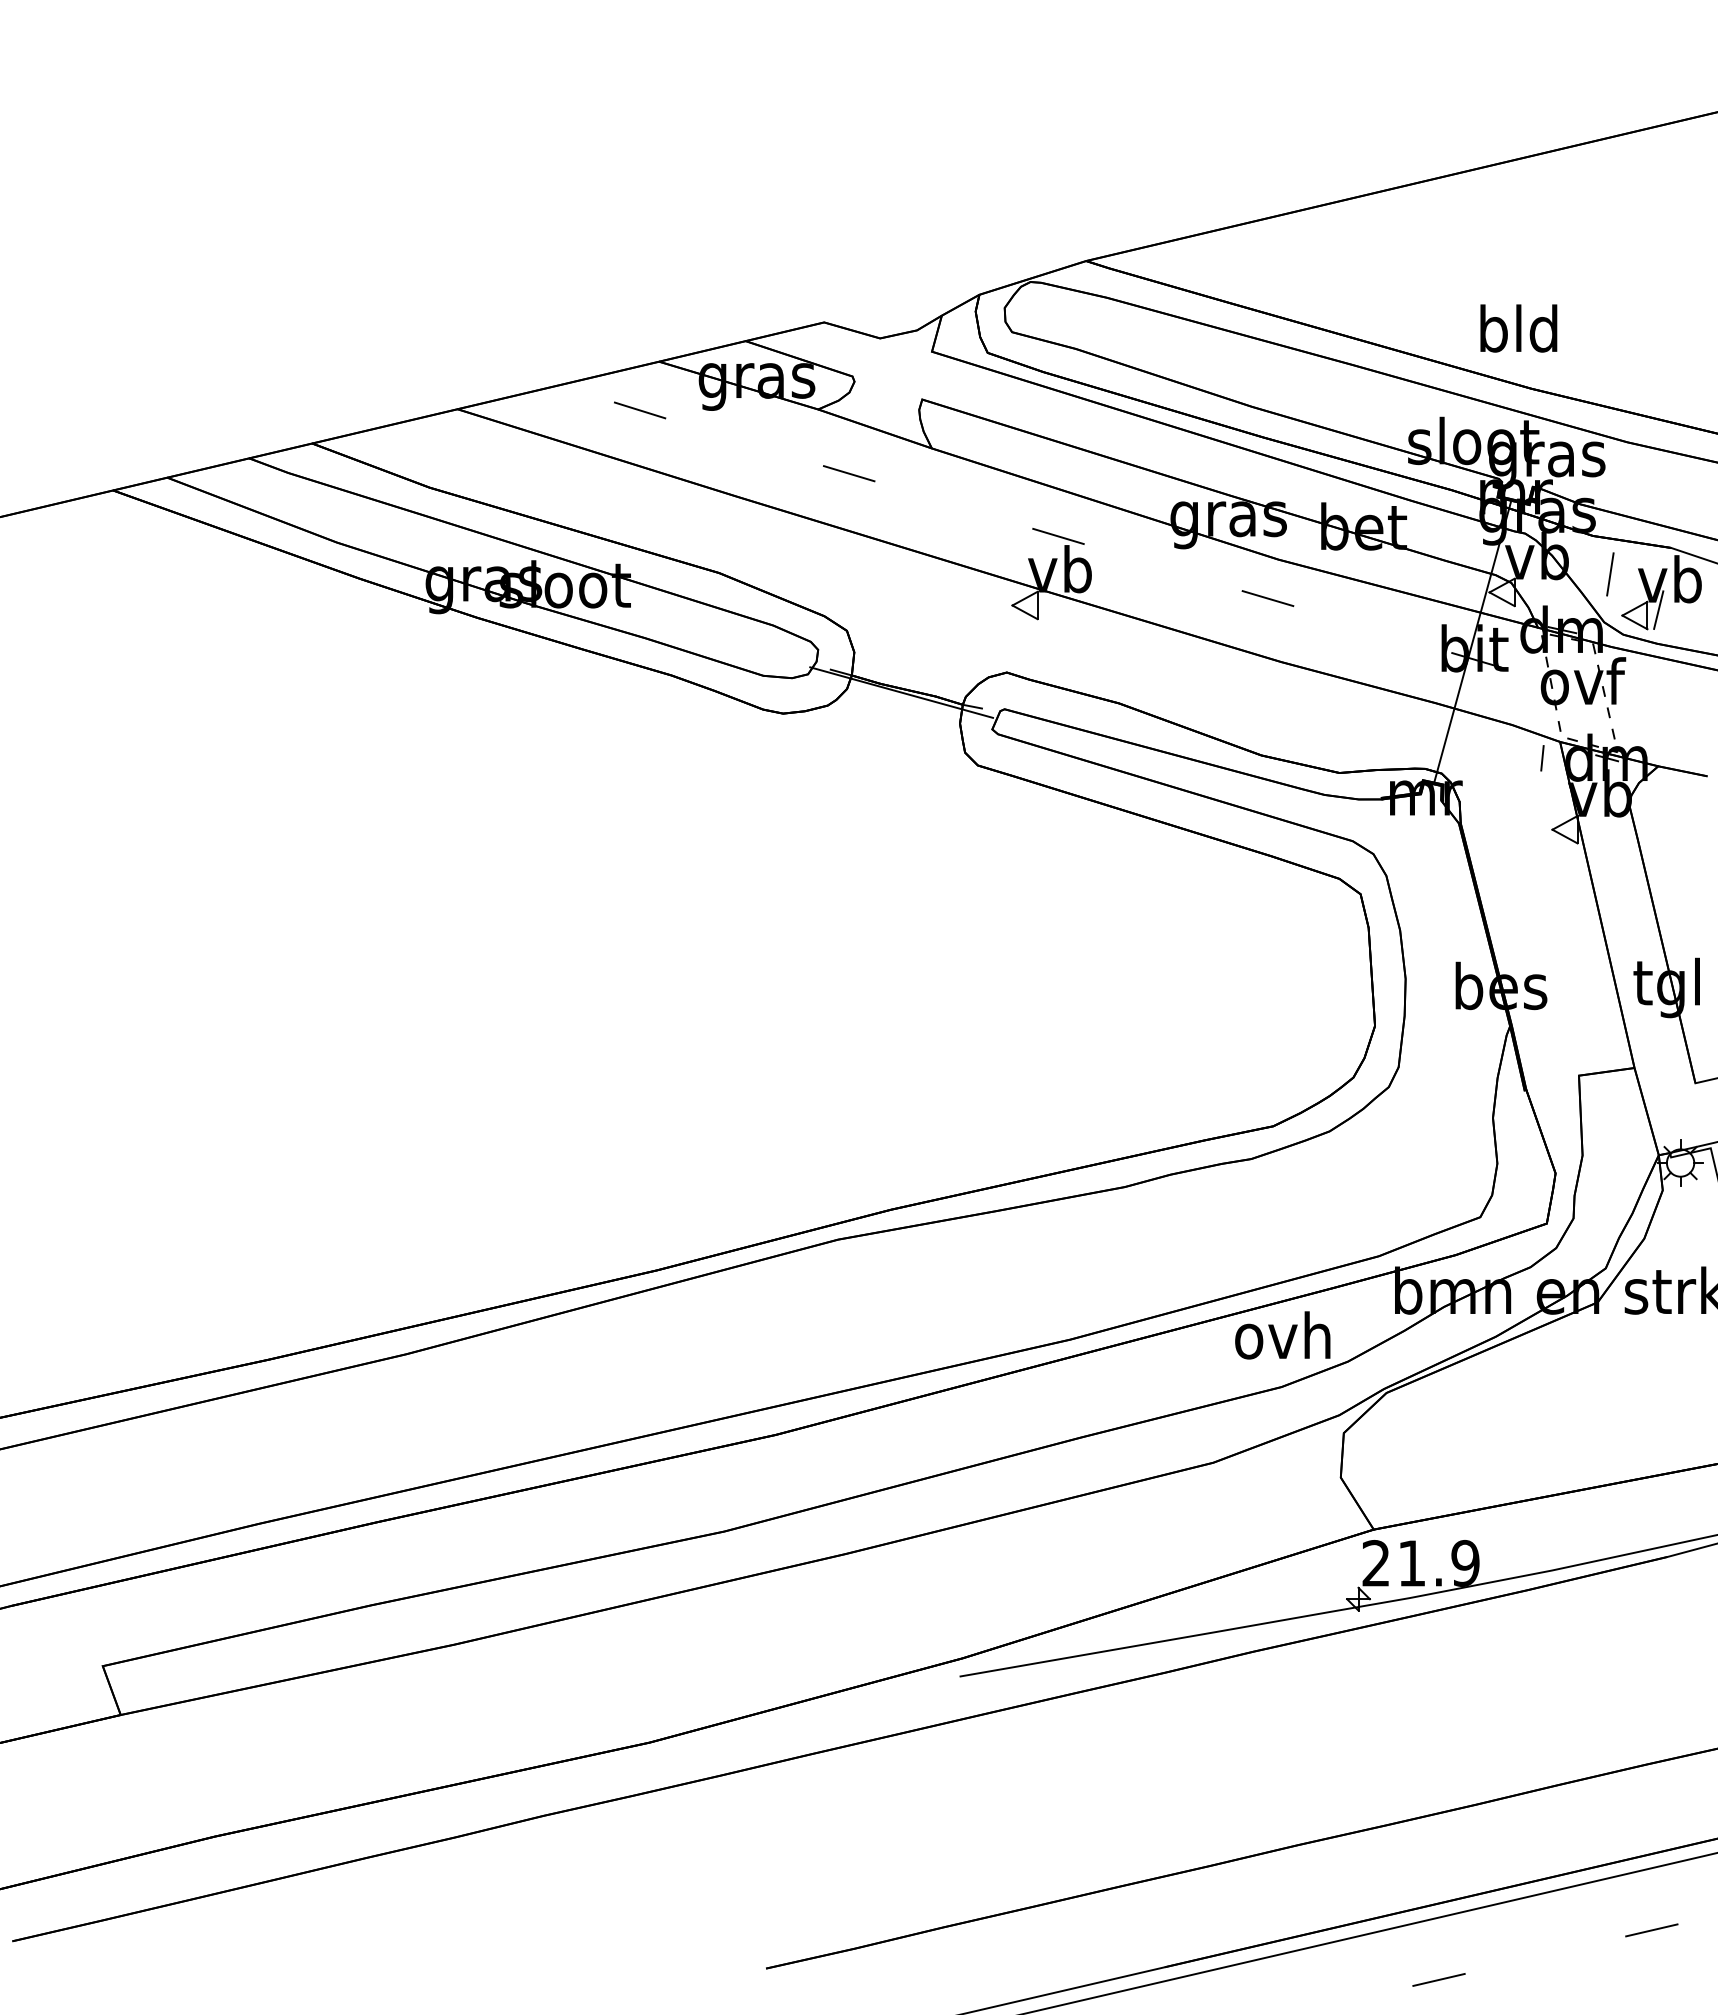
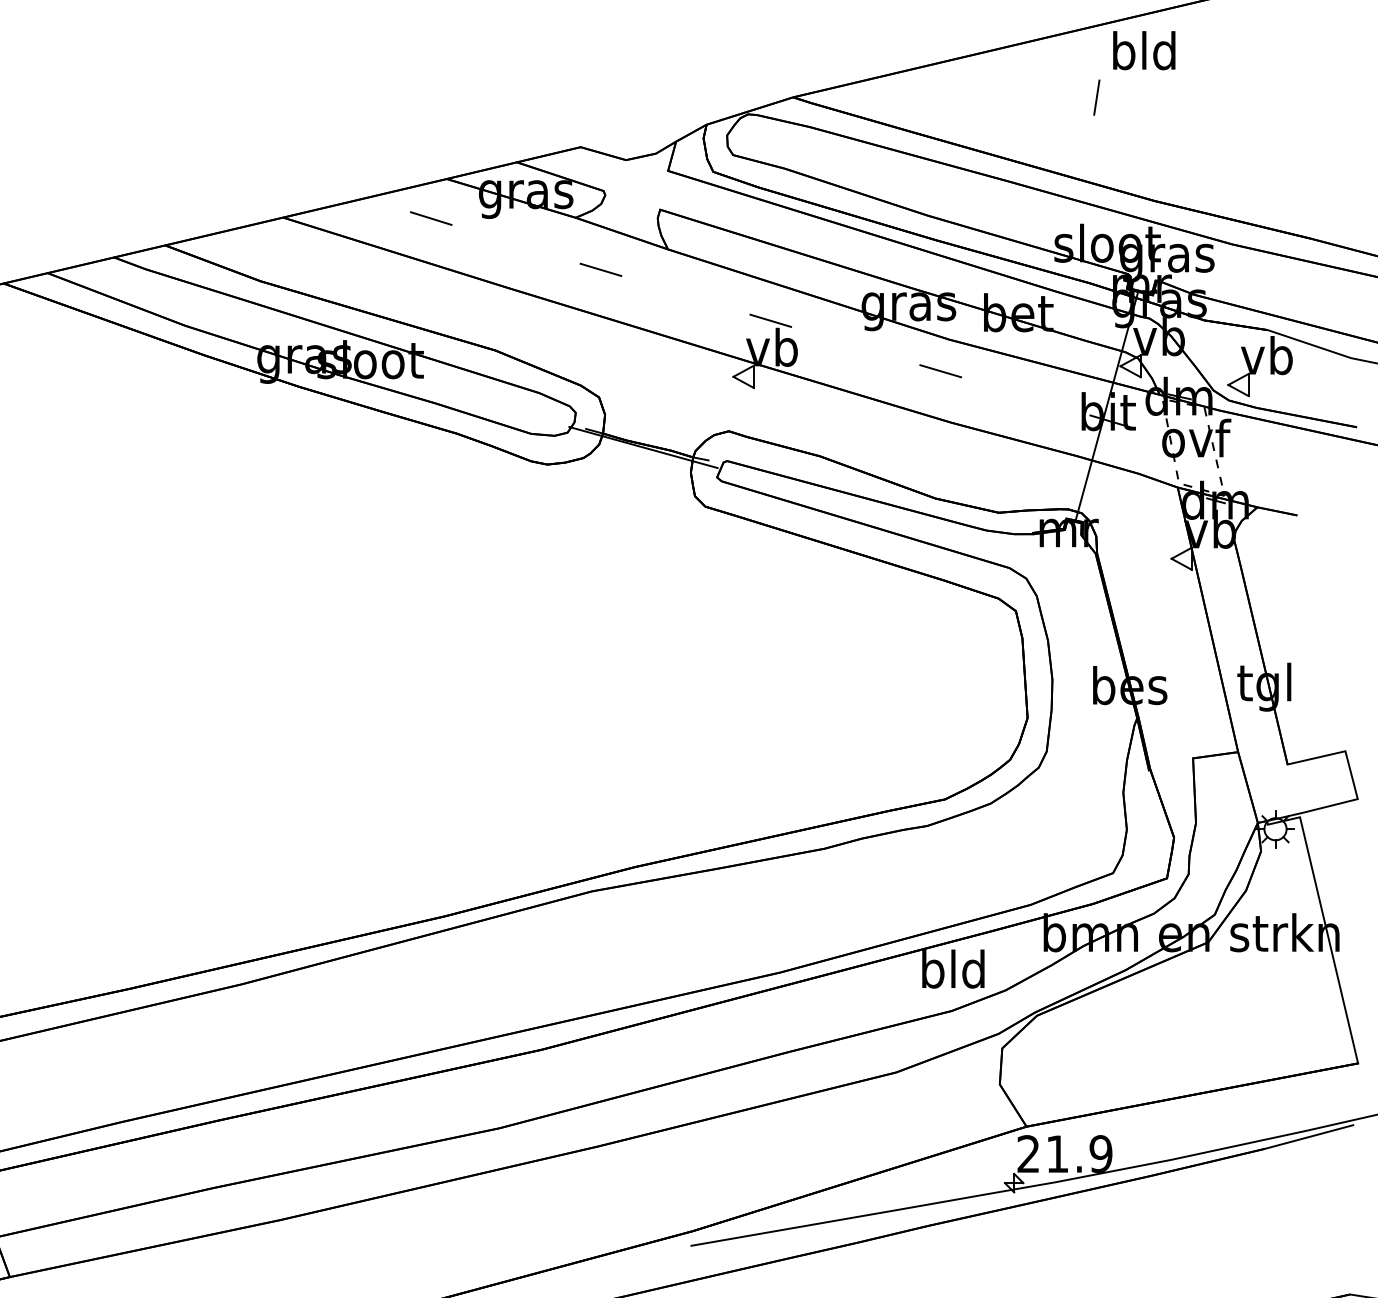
text: (1518, 328) -> (1144, 50), moved
line: (1610, 574) -> (1096, 97), moved
line: (1658, 609) -> (1257, 380), removed
line: (1542, 758) -> (1163, 500), removed
text: (1282, 1335) -> (952, 969), ovh -> bld

